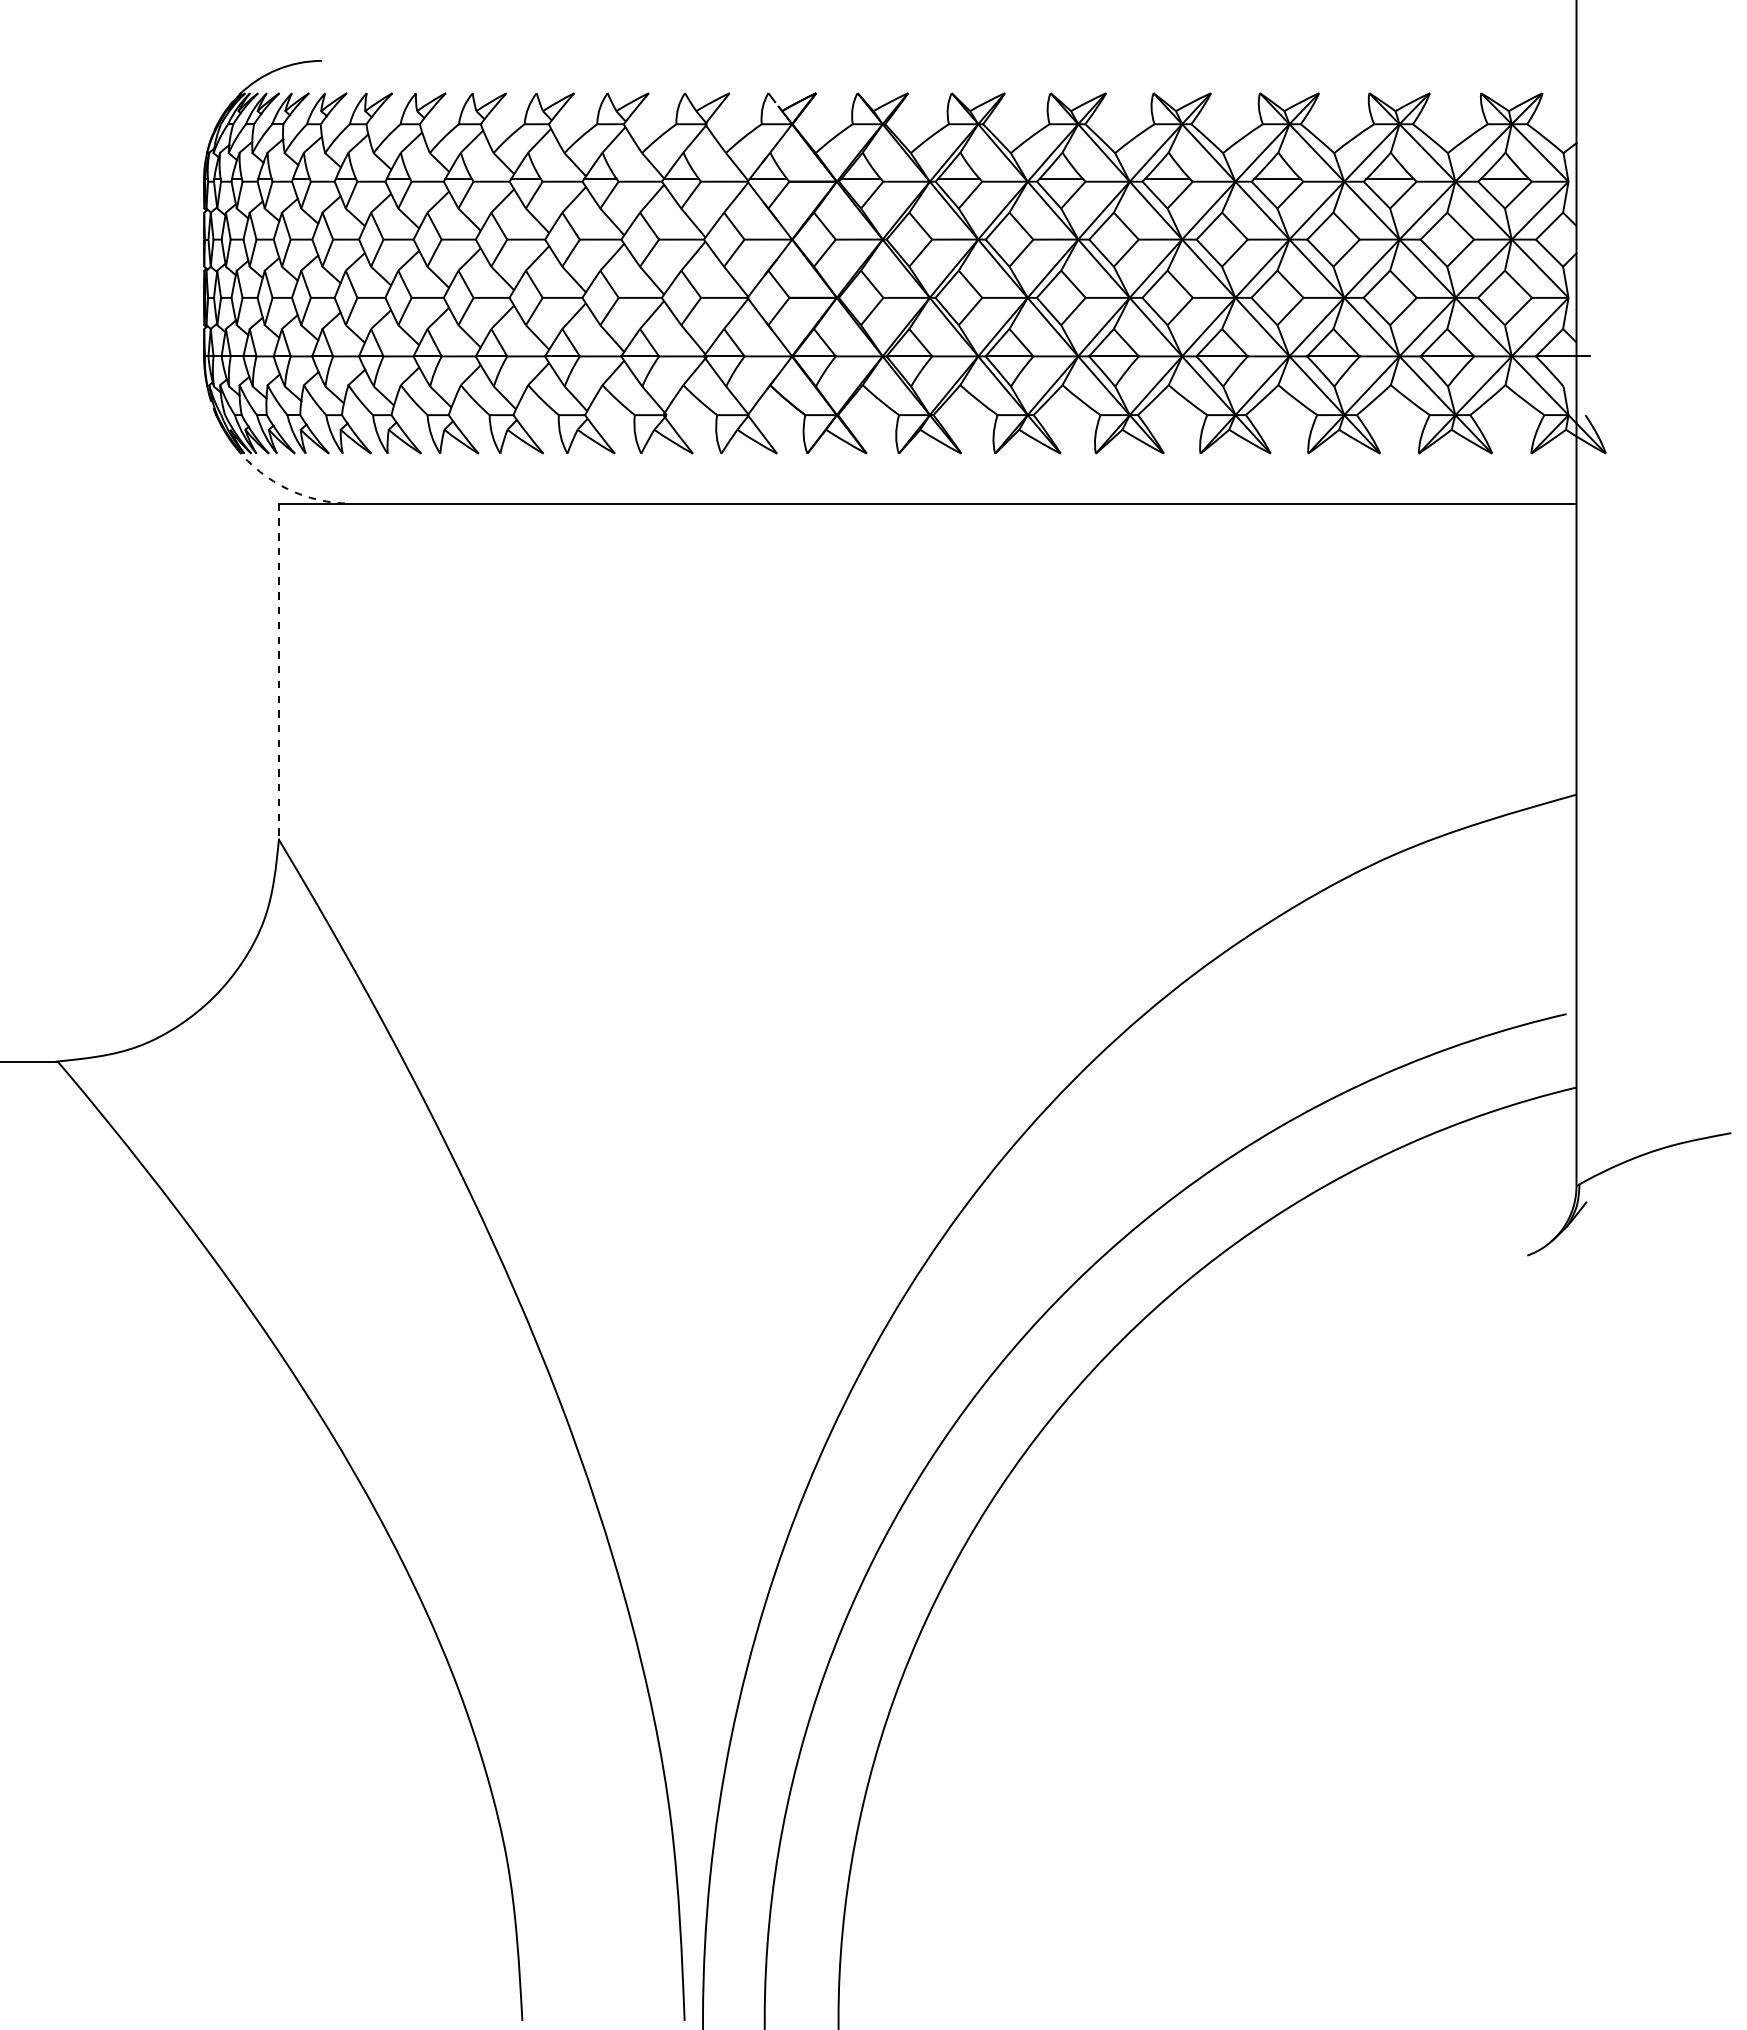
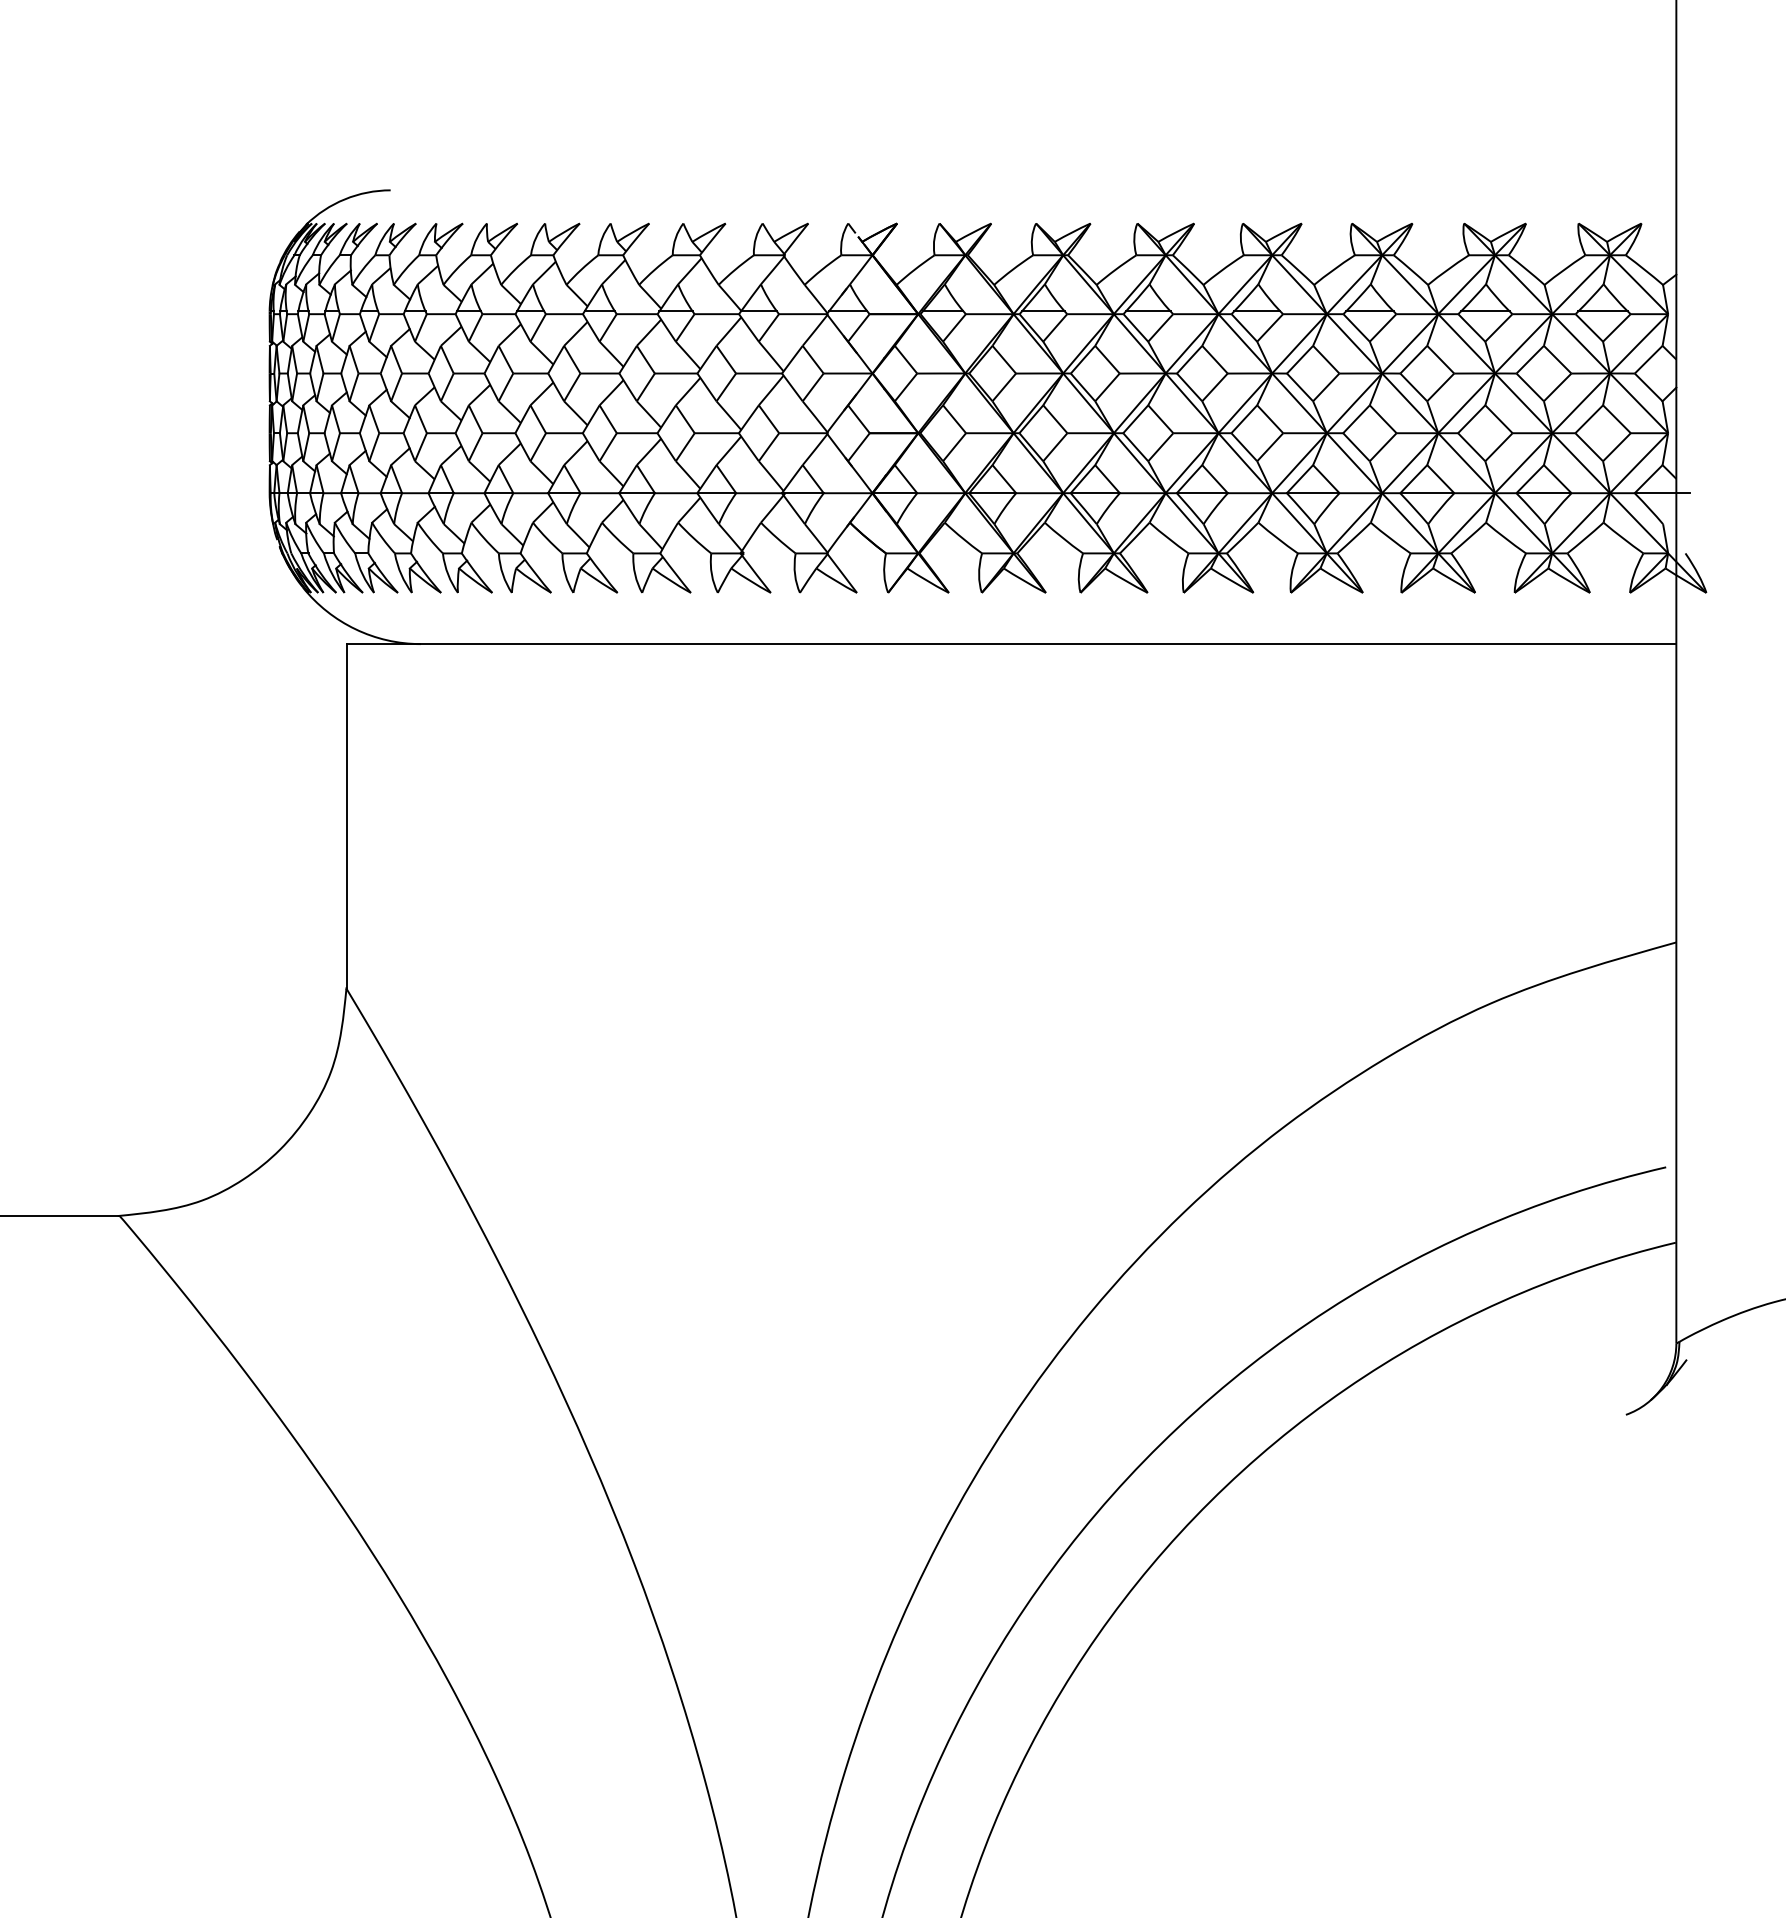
arc: (287, 489) -> (355, 629), dashed -> solid
line: (279, 672) -> (347, 817), dashed -> solid

